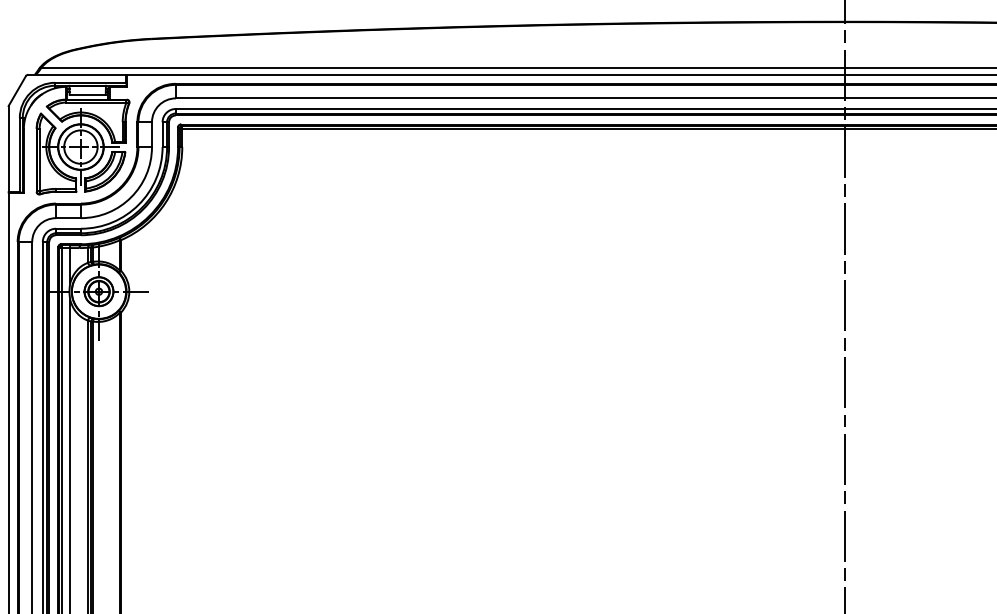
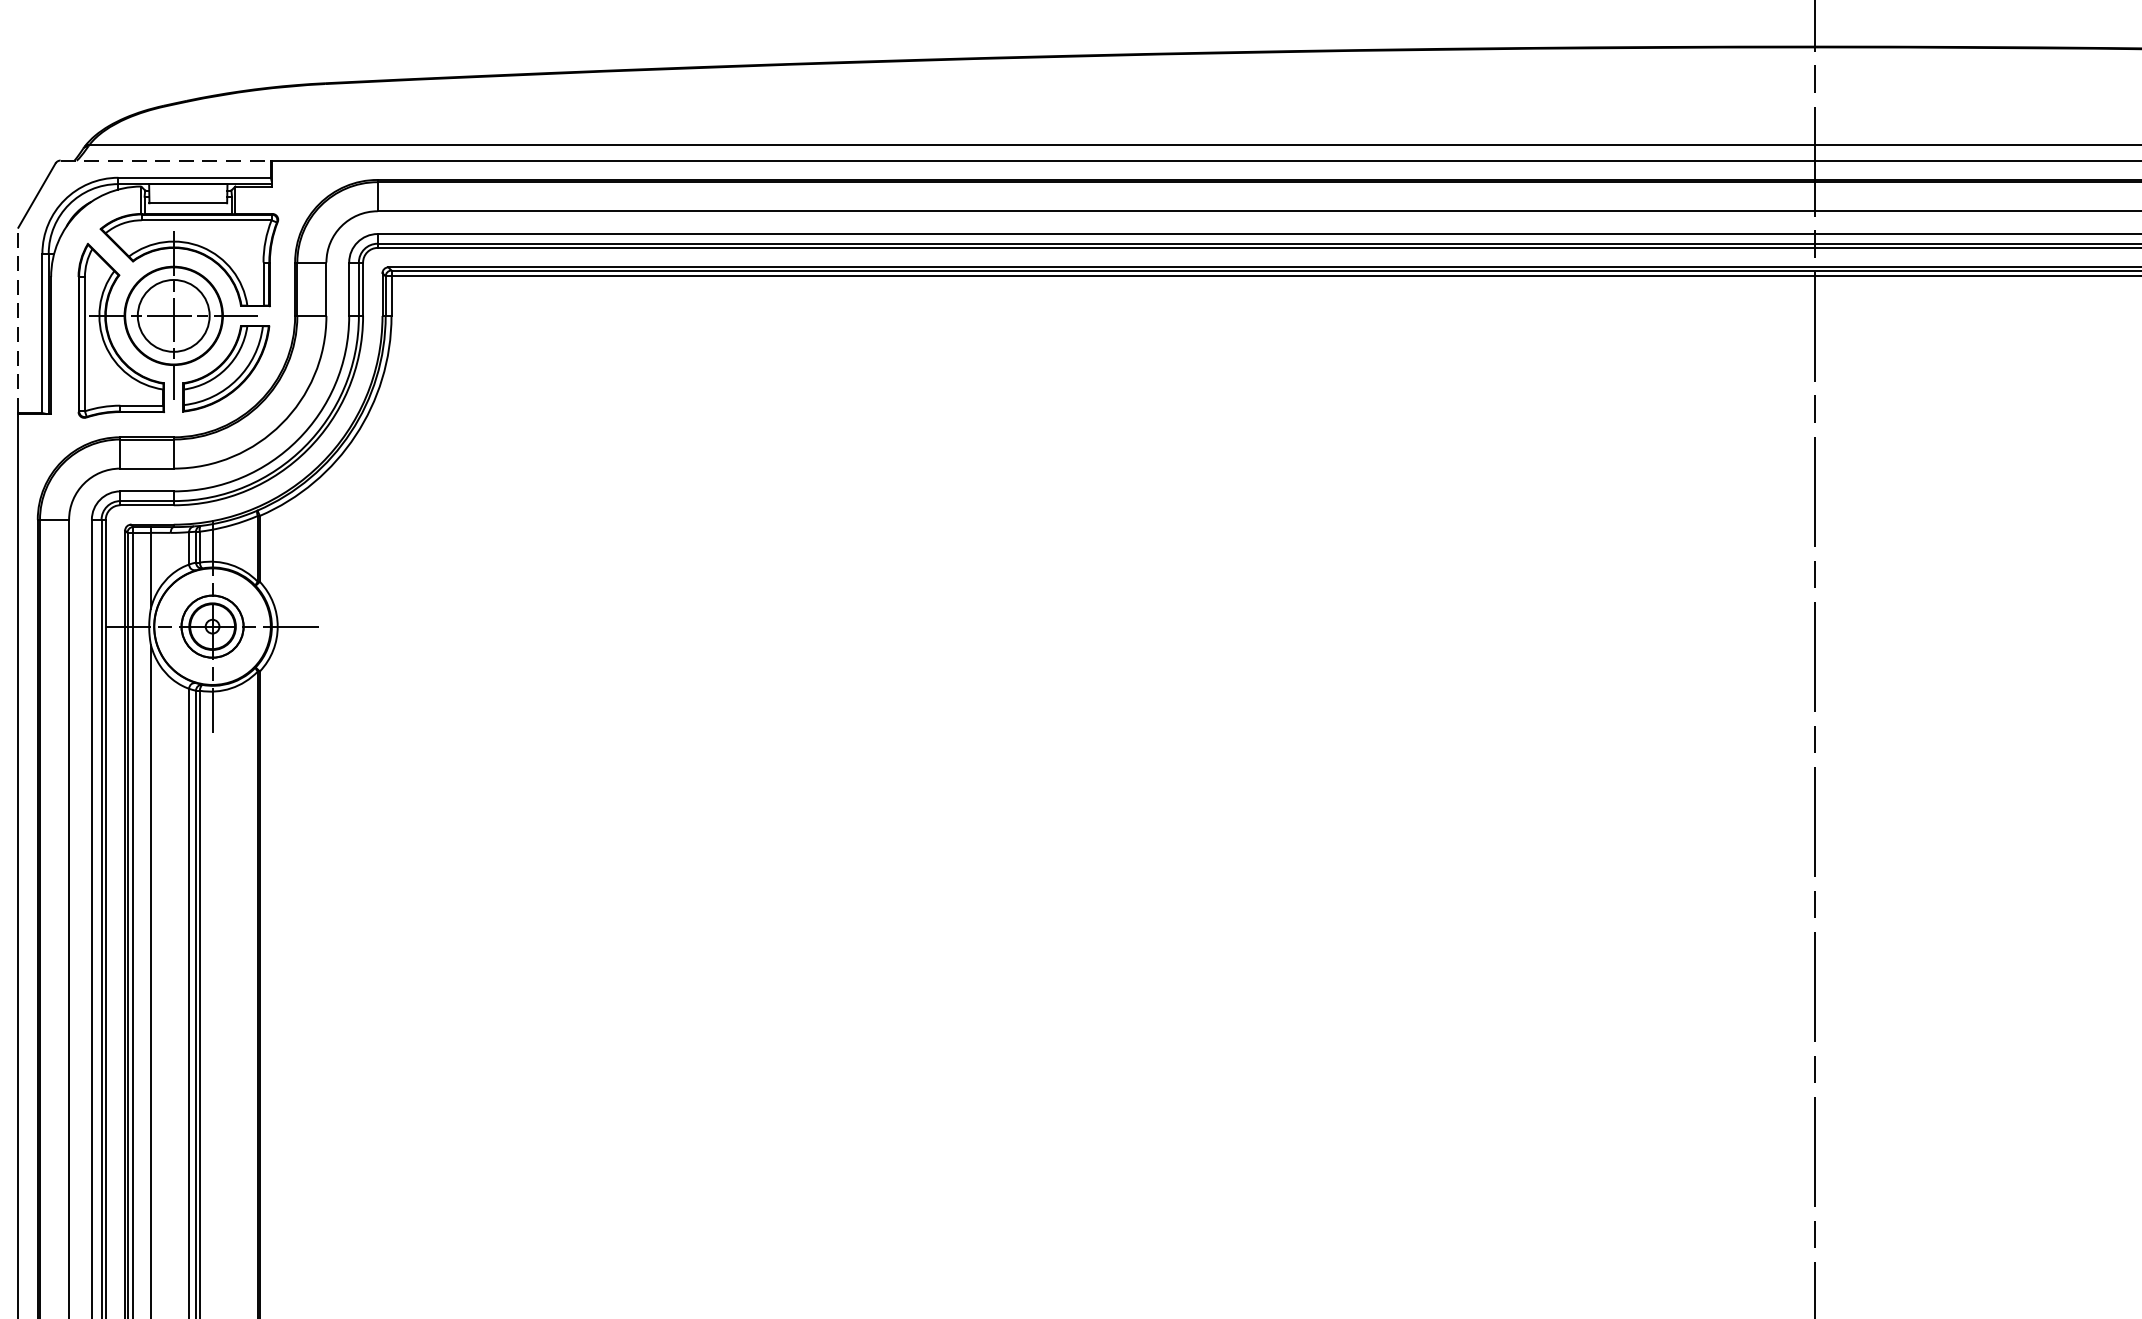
line: (77, 74) -> (166, 159), solid -> dashed
line: (8, 148) -> (18, 318), solid -> dashed

